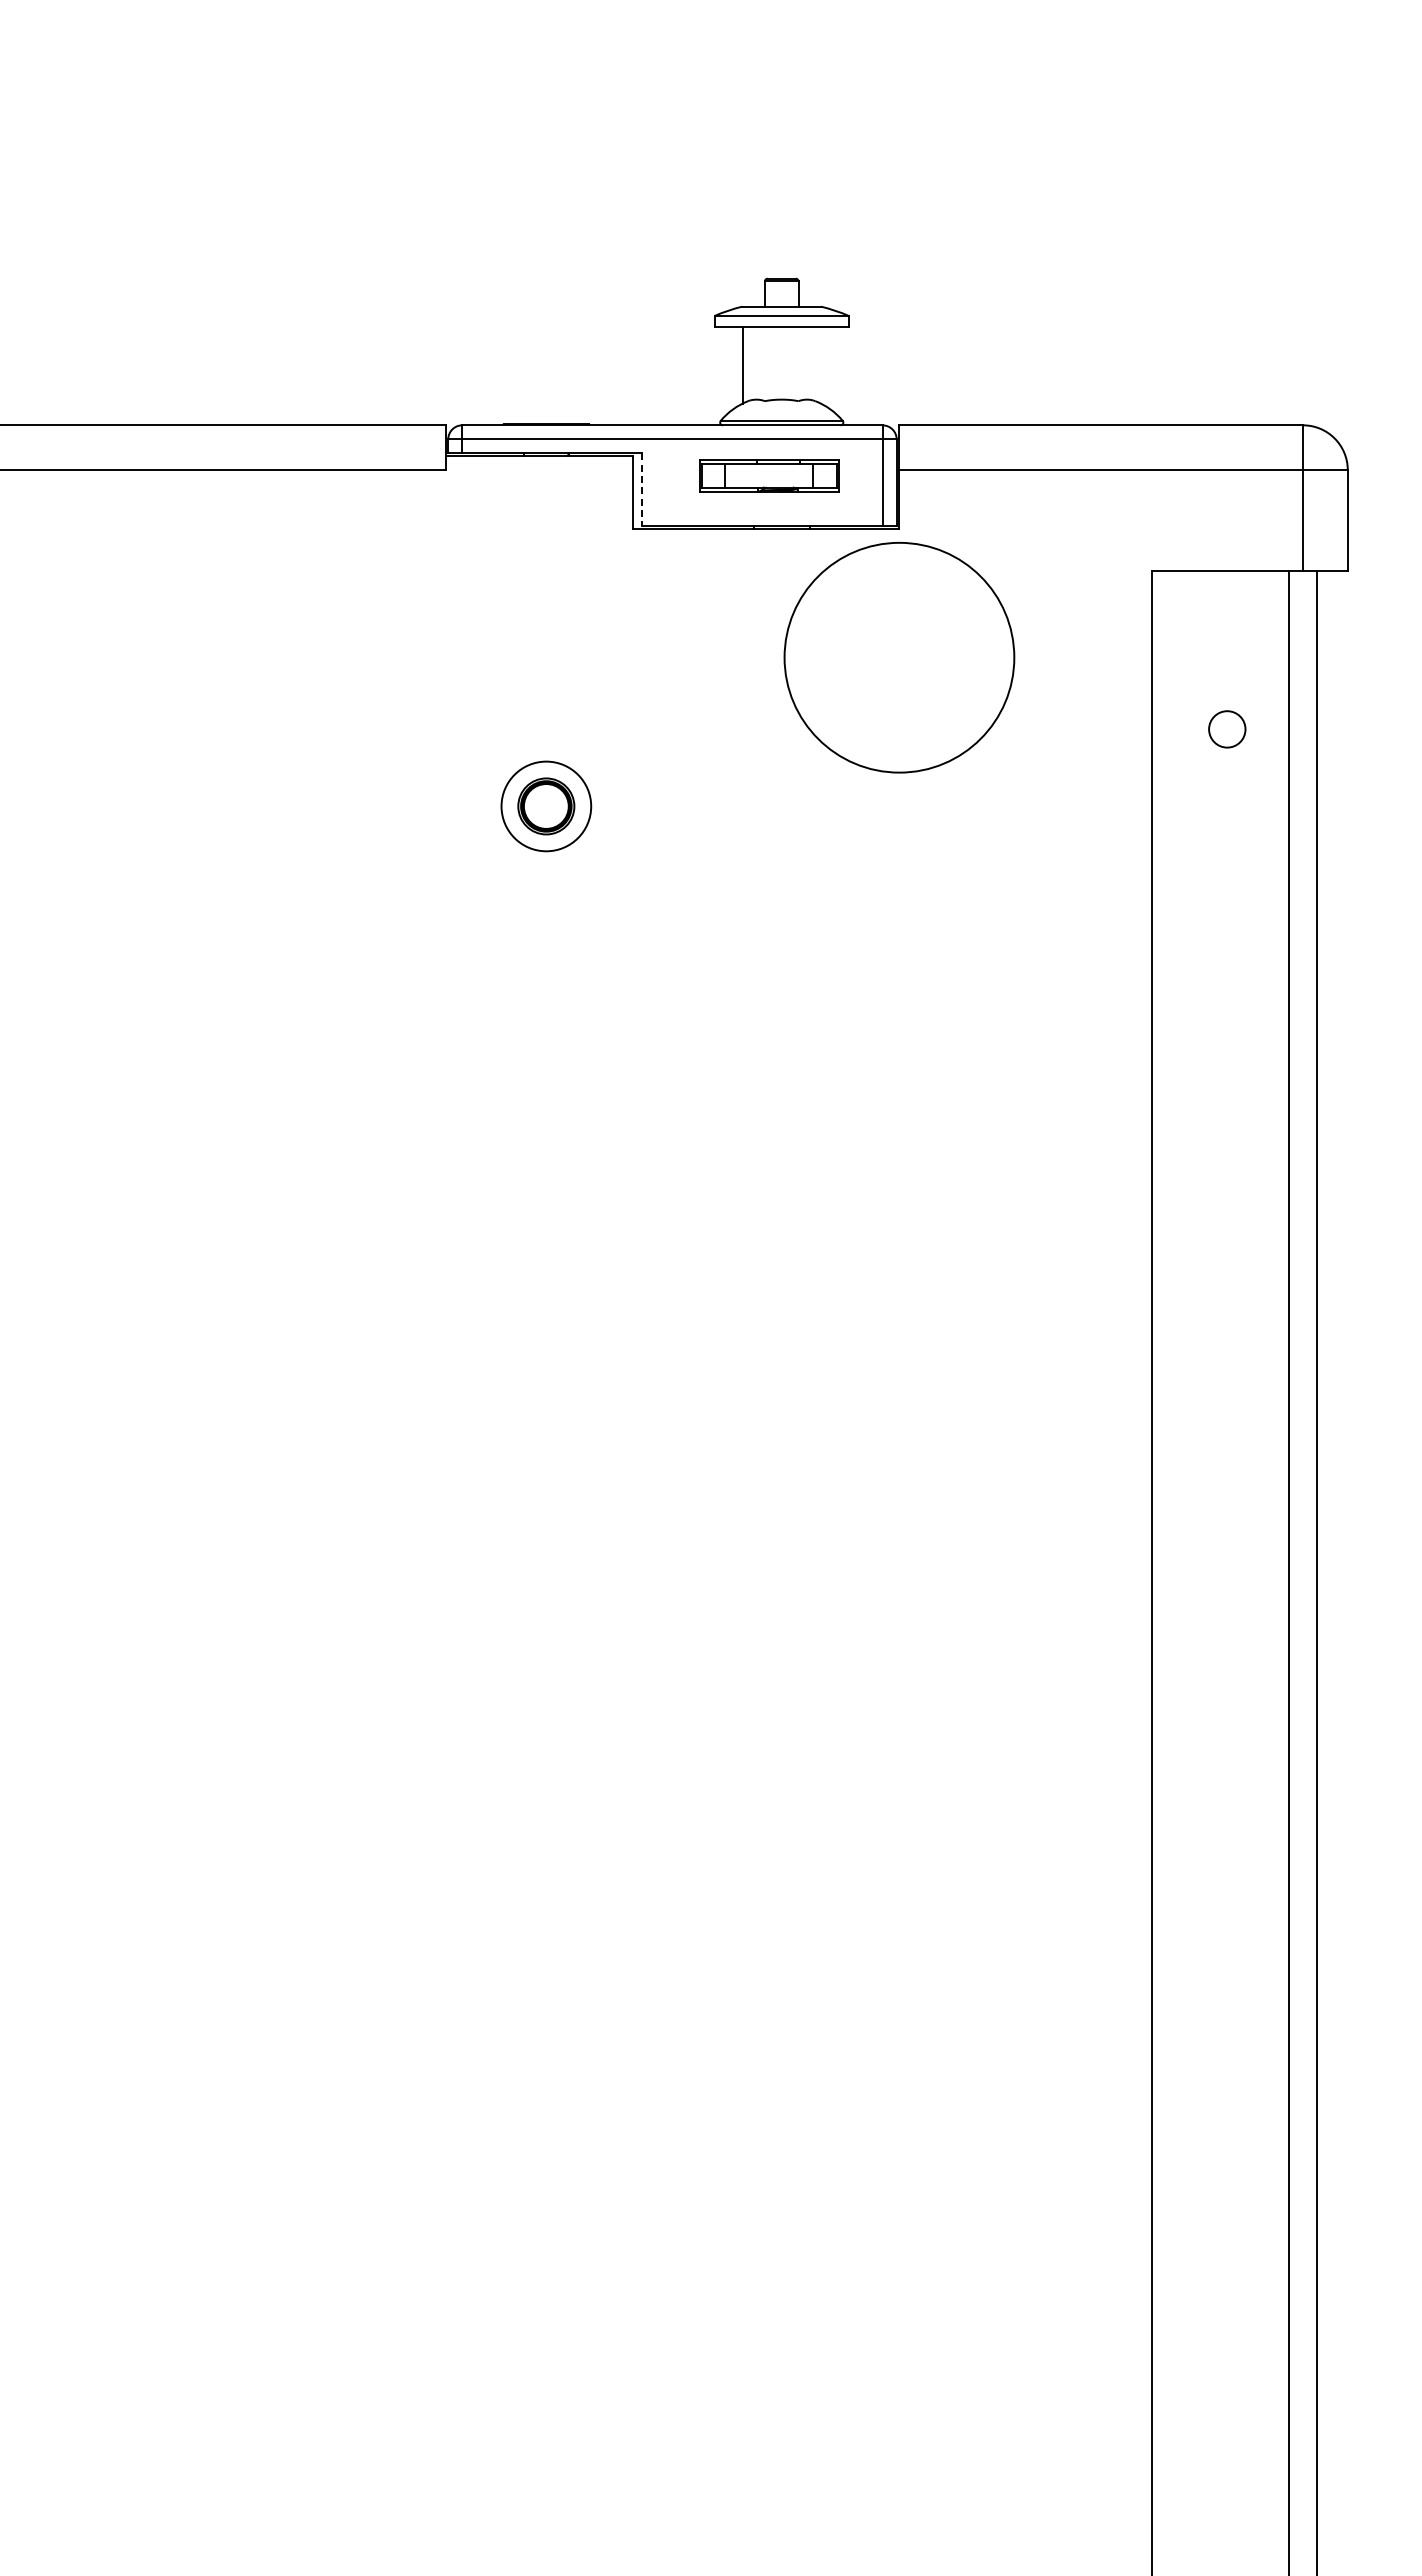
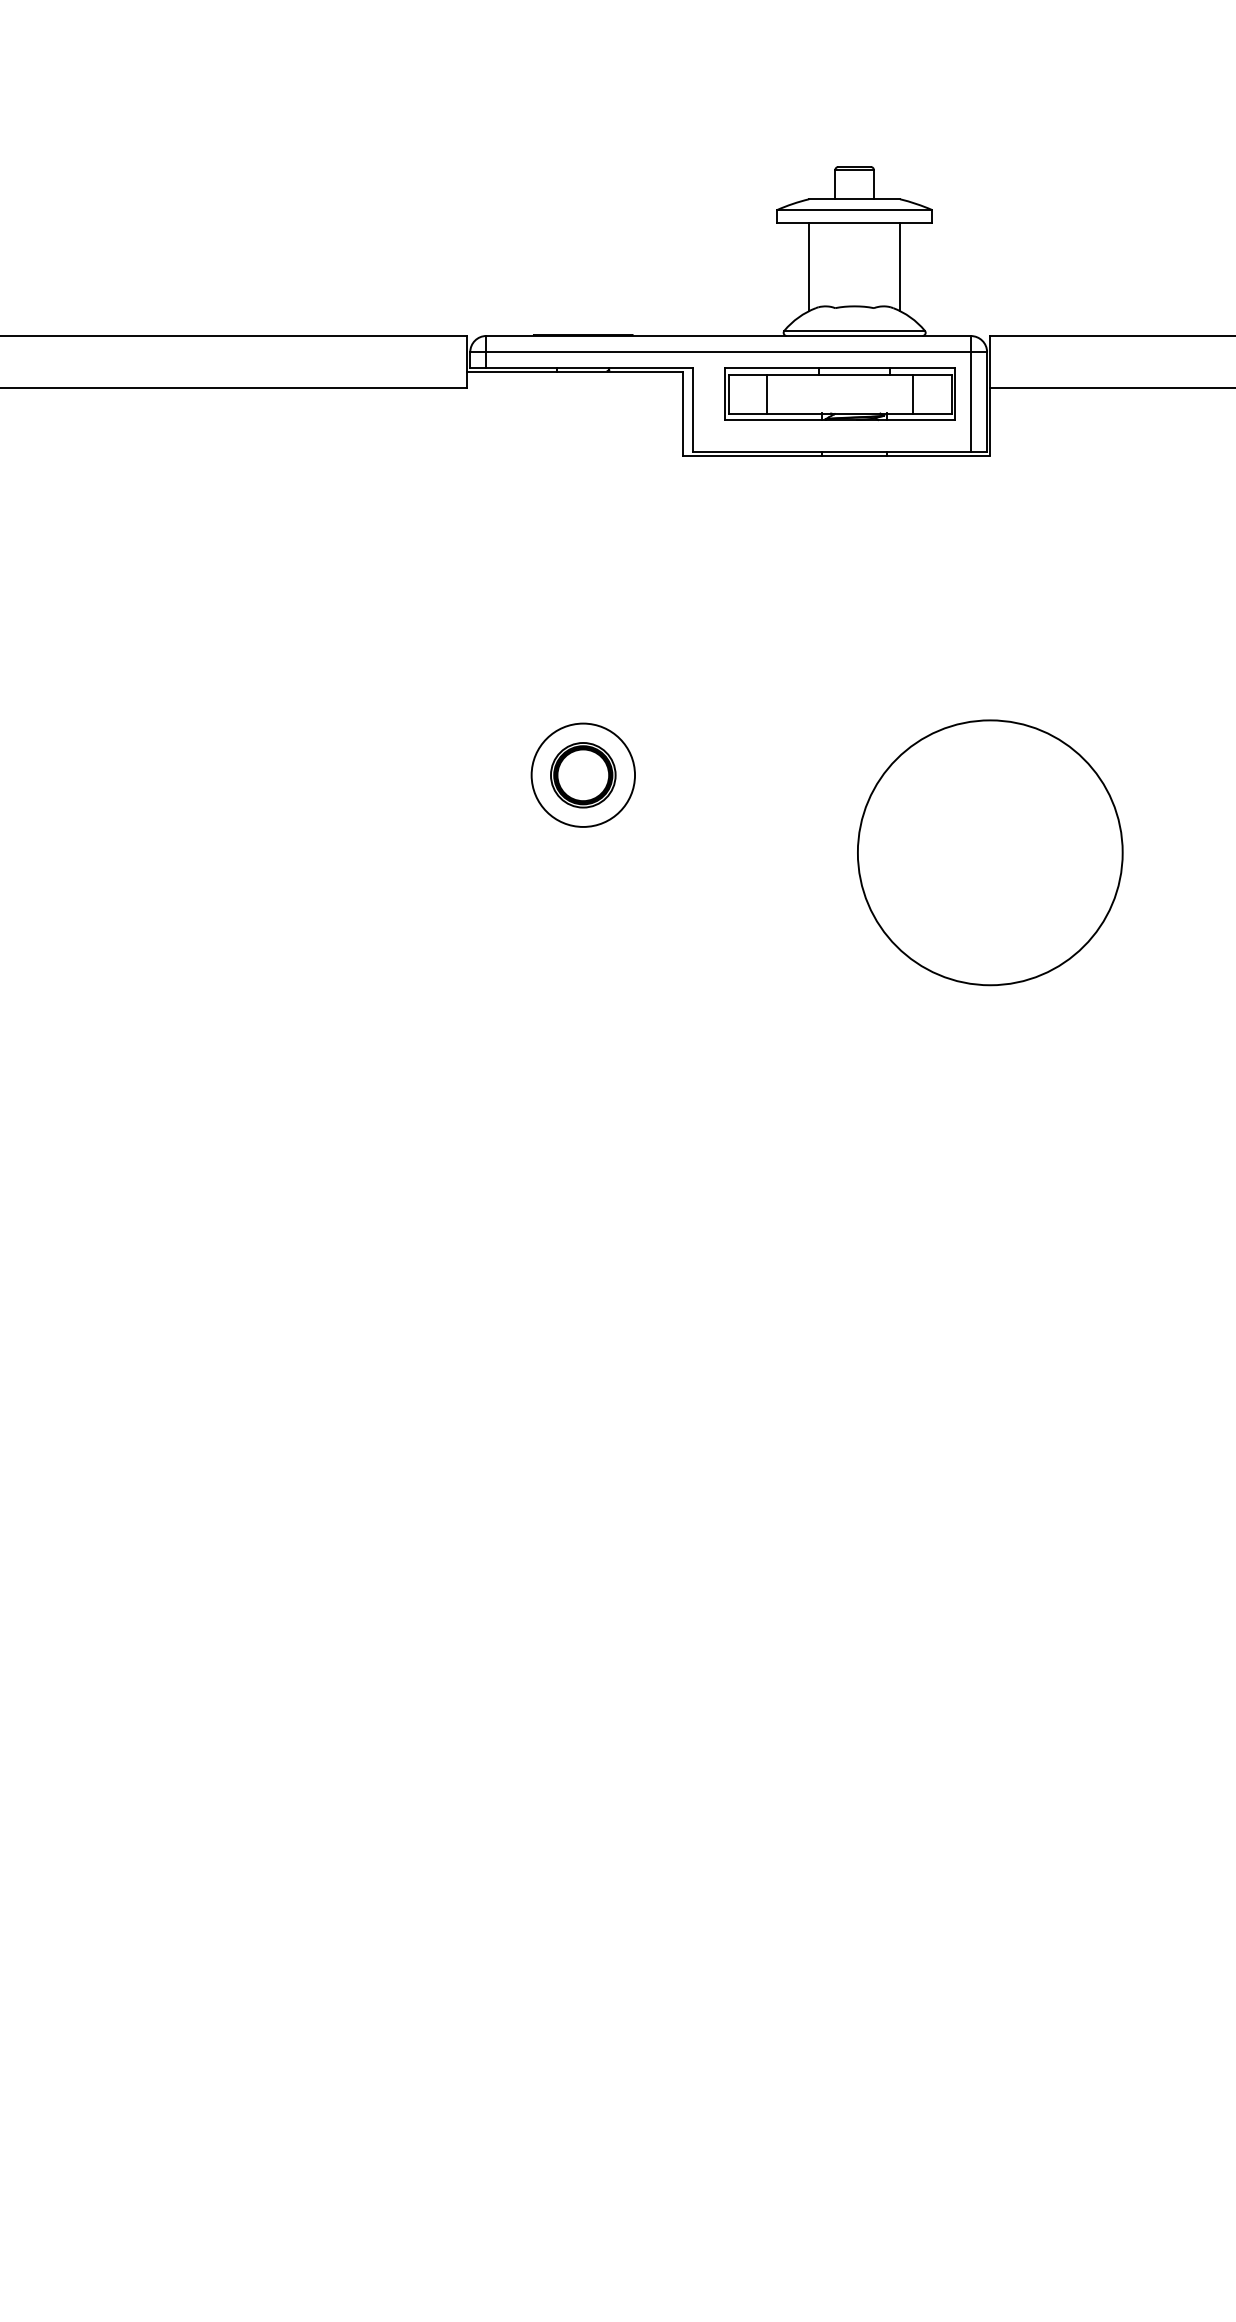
line: (821, 365) -> (900, 267), added
part: (769, 475) -> (840, 393), size x1.43
line: (641, 490) -> (692, 411), dashed -> solid
part: (899, 657) -> (990, 852), moved

